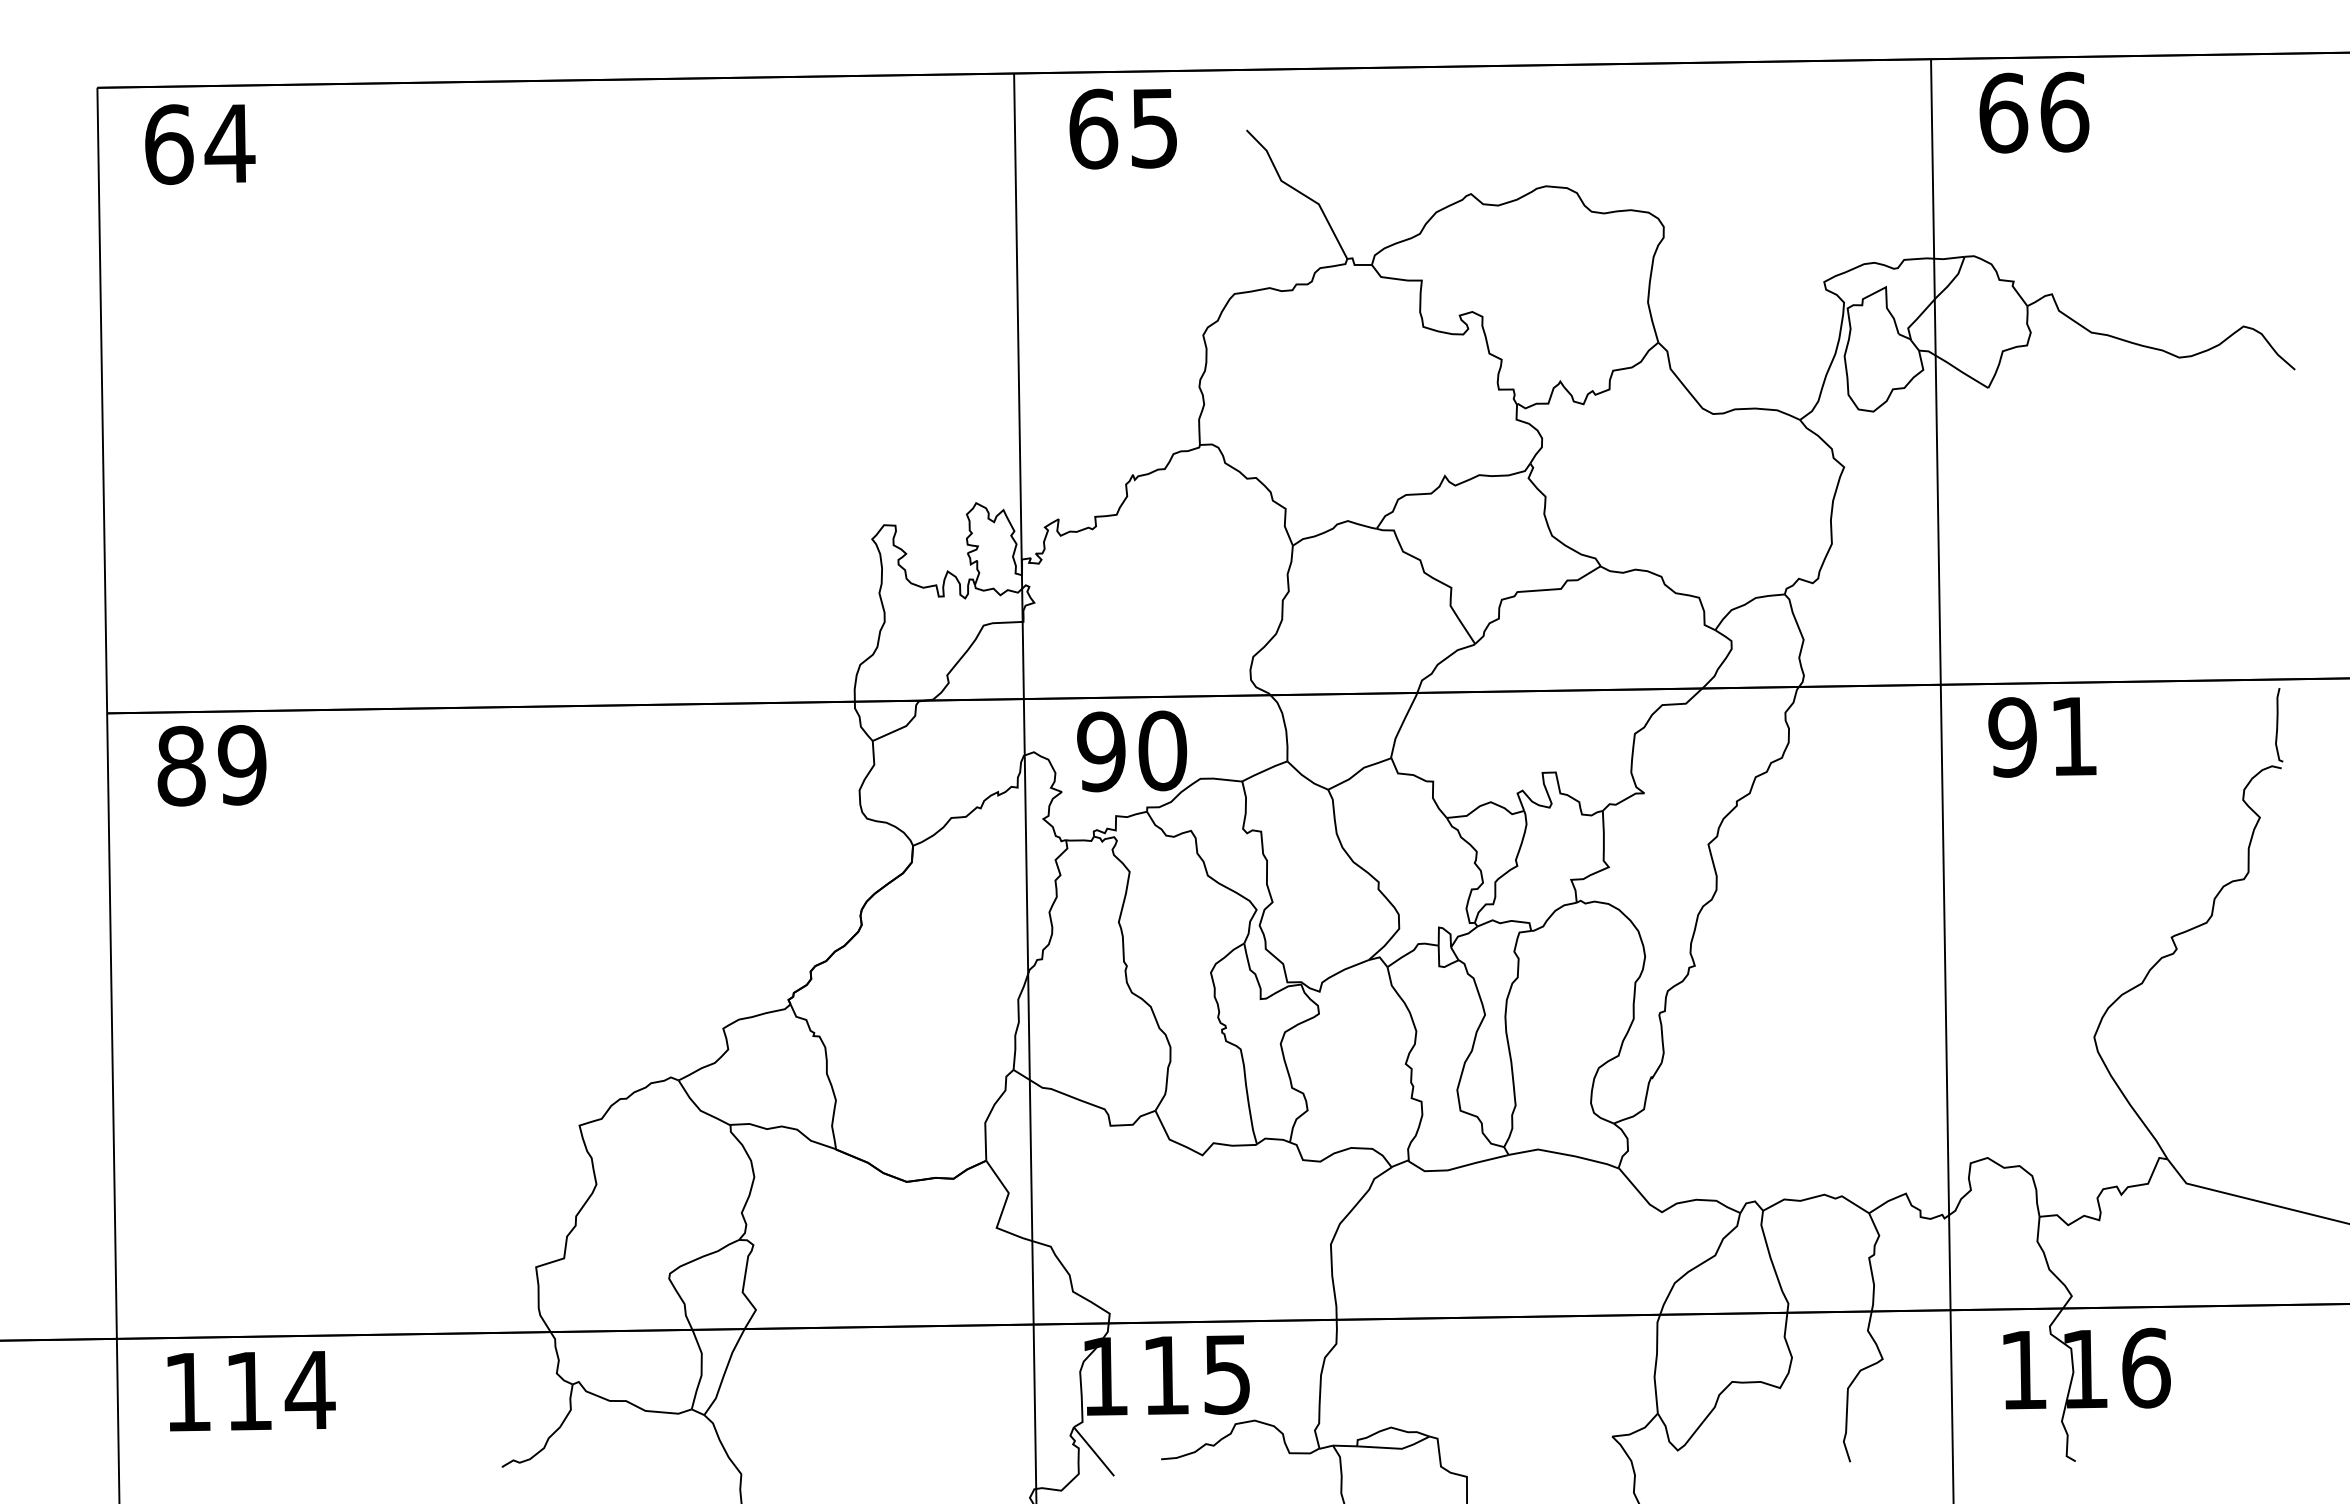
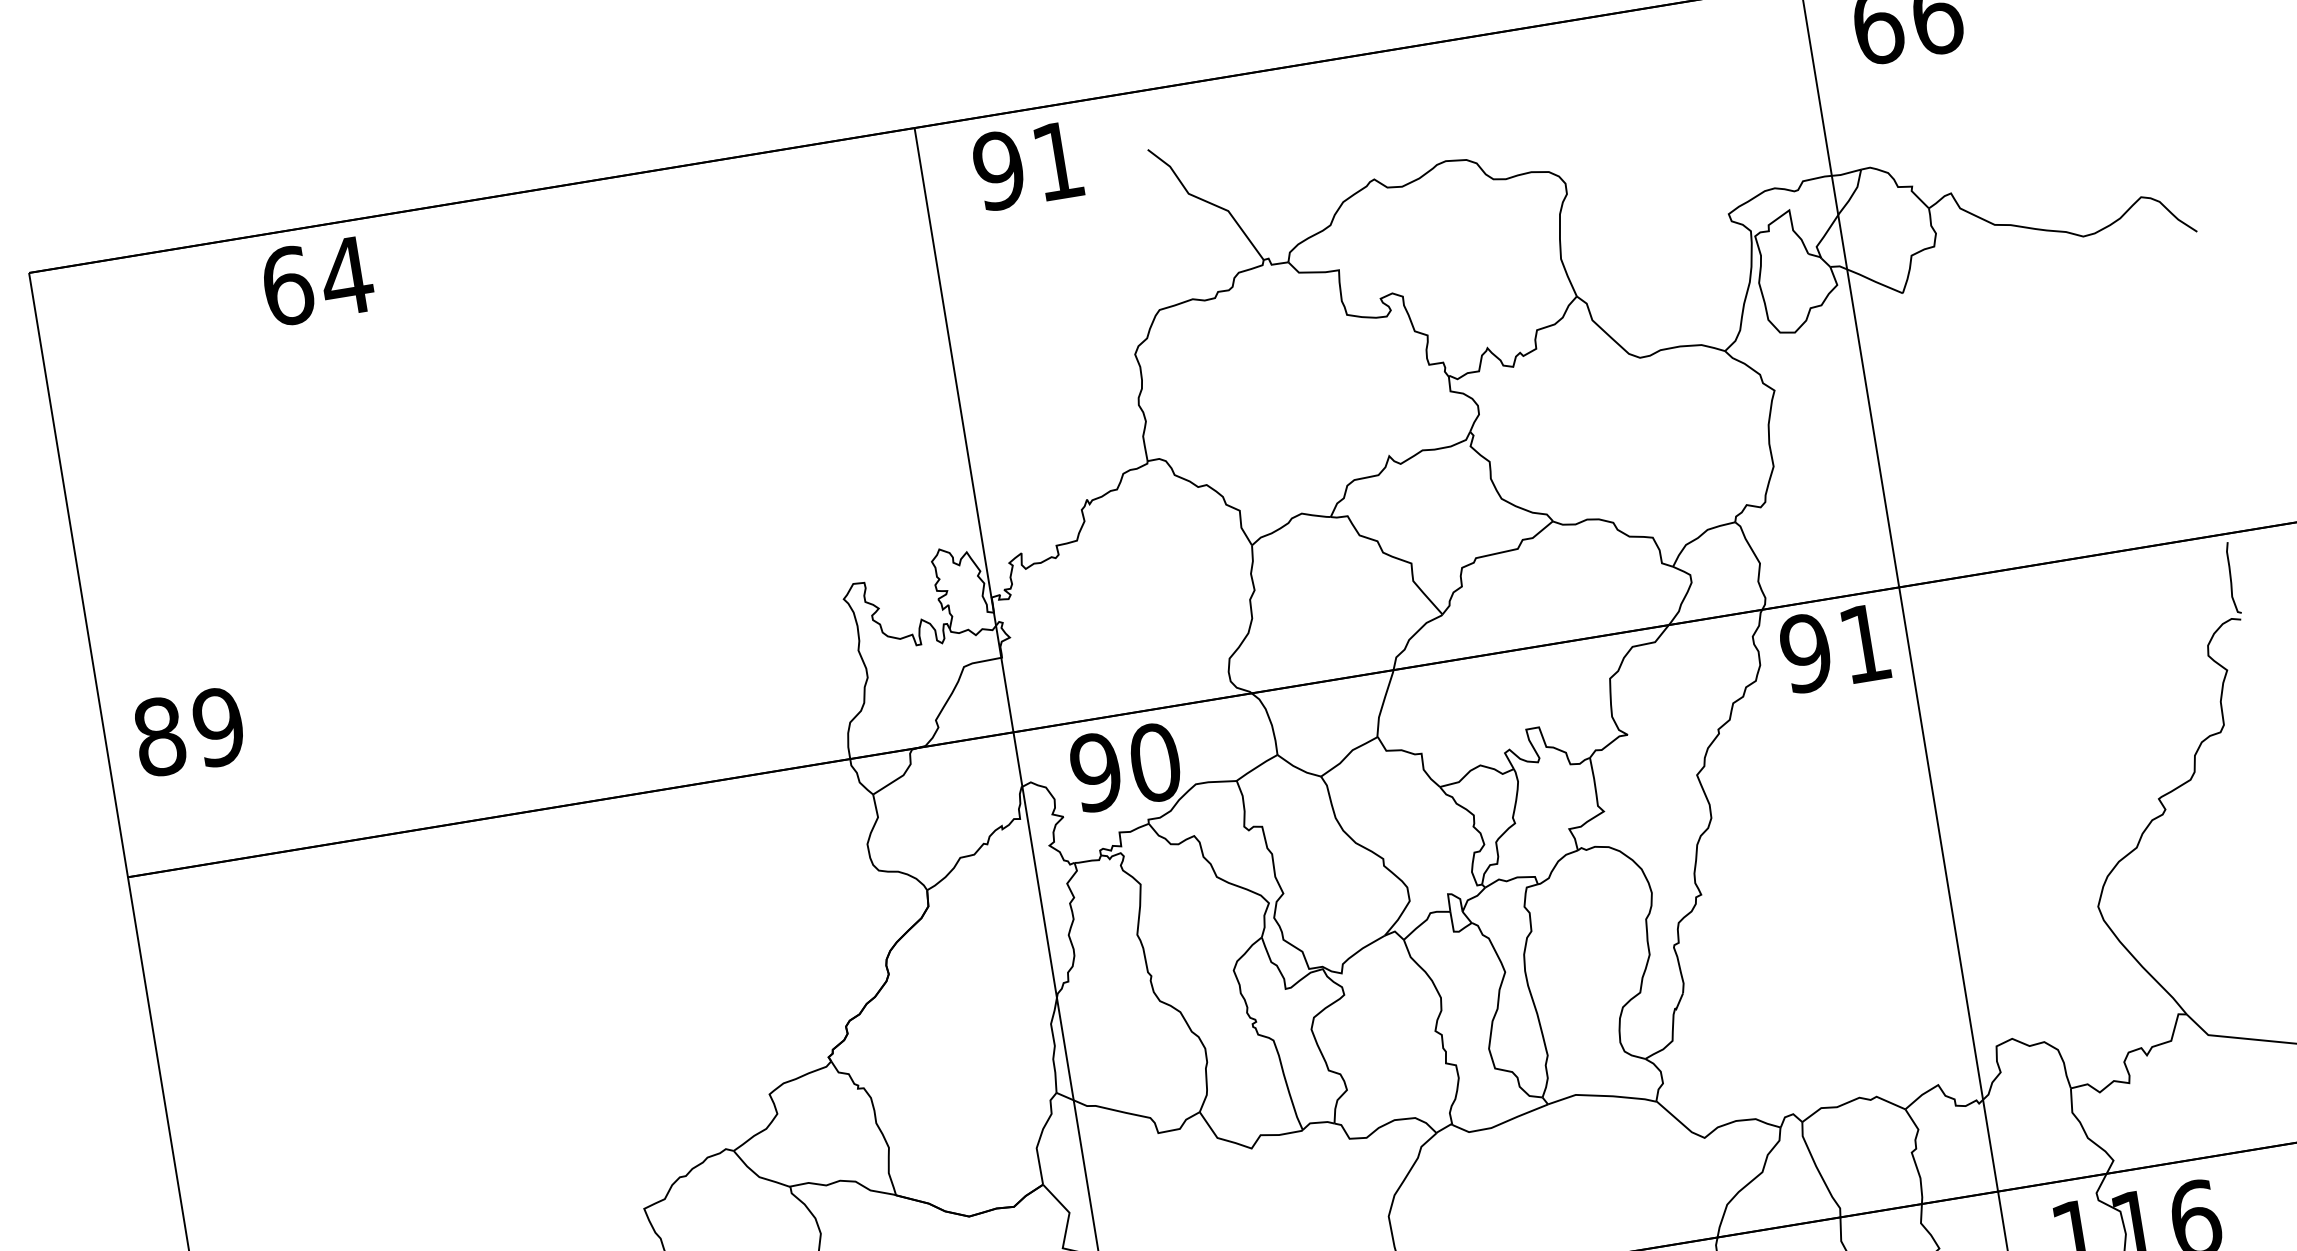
text: (1122, 128) -> (1027, 165), 65 -> 91
text: (200, 144) -> (318, 281), moved
text: (2042, 737) -> (1834, 649), moved
text: (211, 765) -> (188, 731), moved

